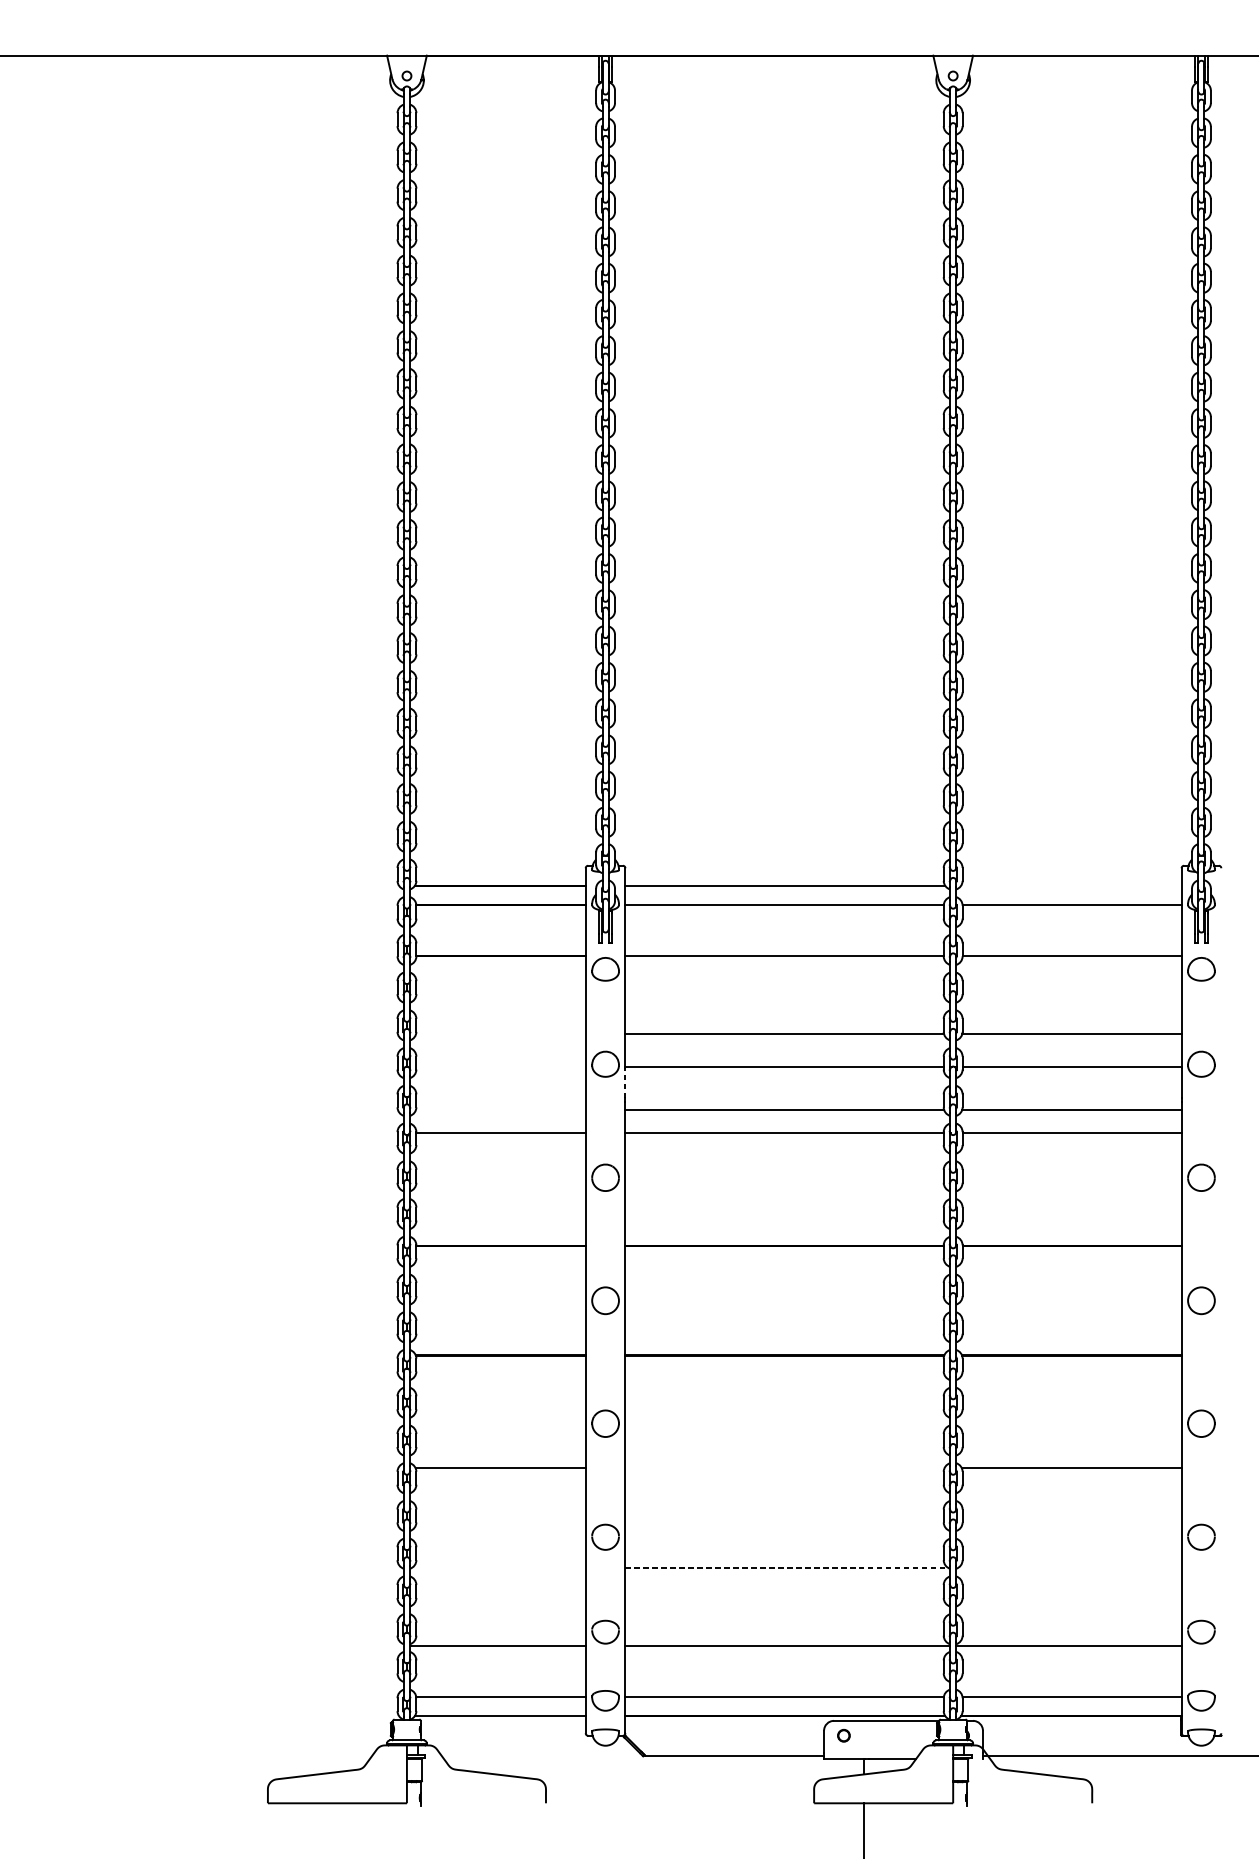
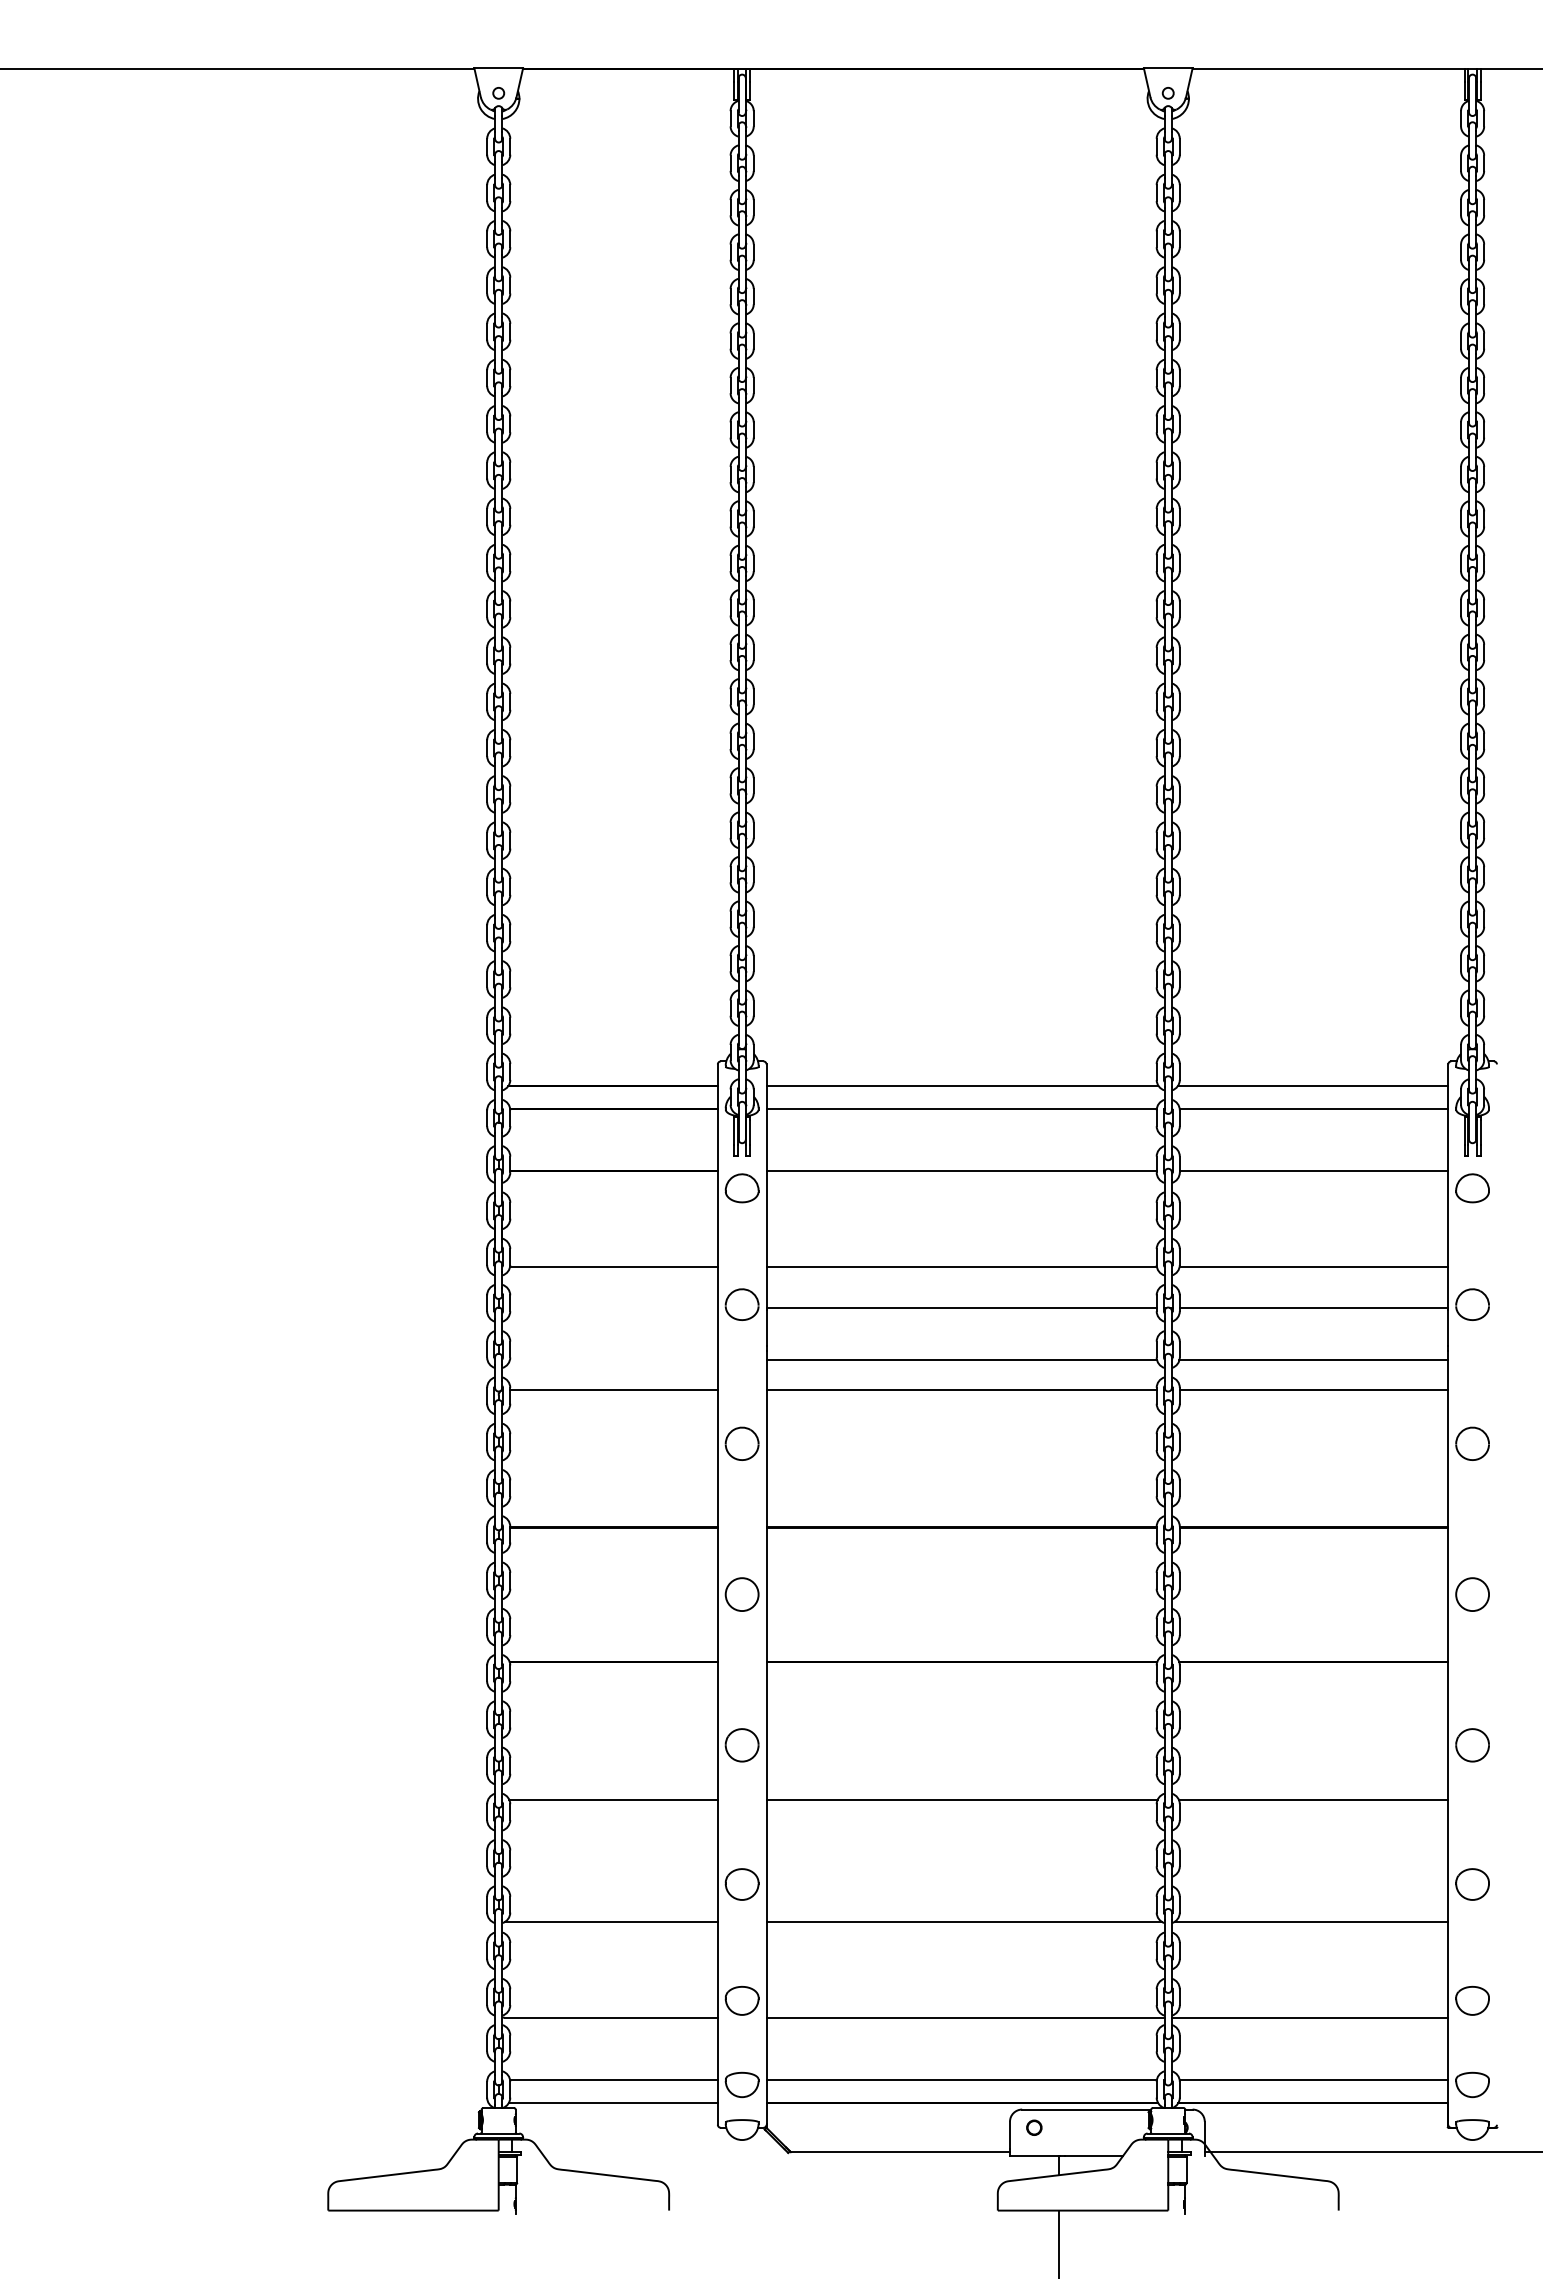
line: (1071, 885) -> (1313, 1085), added
line: (500, 1033) -> (613, 1267), added
line: (625, 1082) -> (766, 1327), dashed -> solid
line: (784, 1467) -> (961, 1799), added
line: (498, 1567) -> (611, 1921), added
line: (786, 1567) -> (964, 1921), dashed -> solid
line: (1070, 1567) -> (1311, 1921), added

